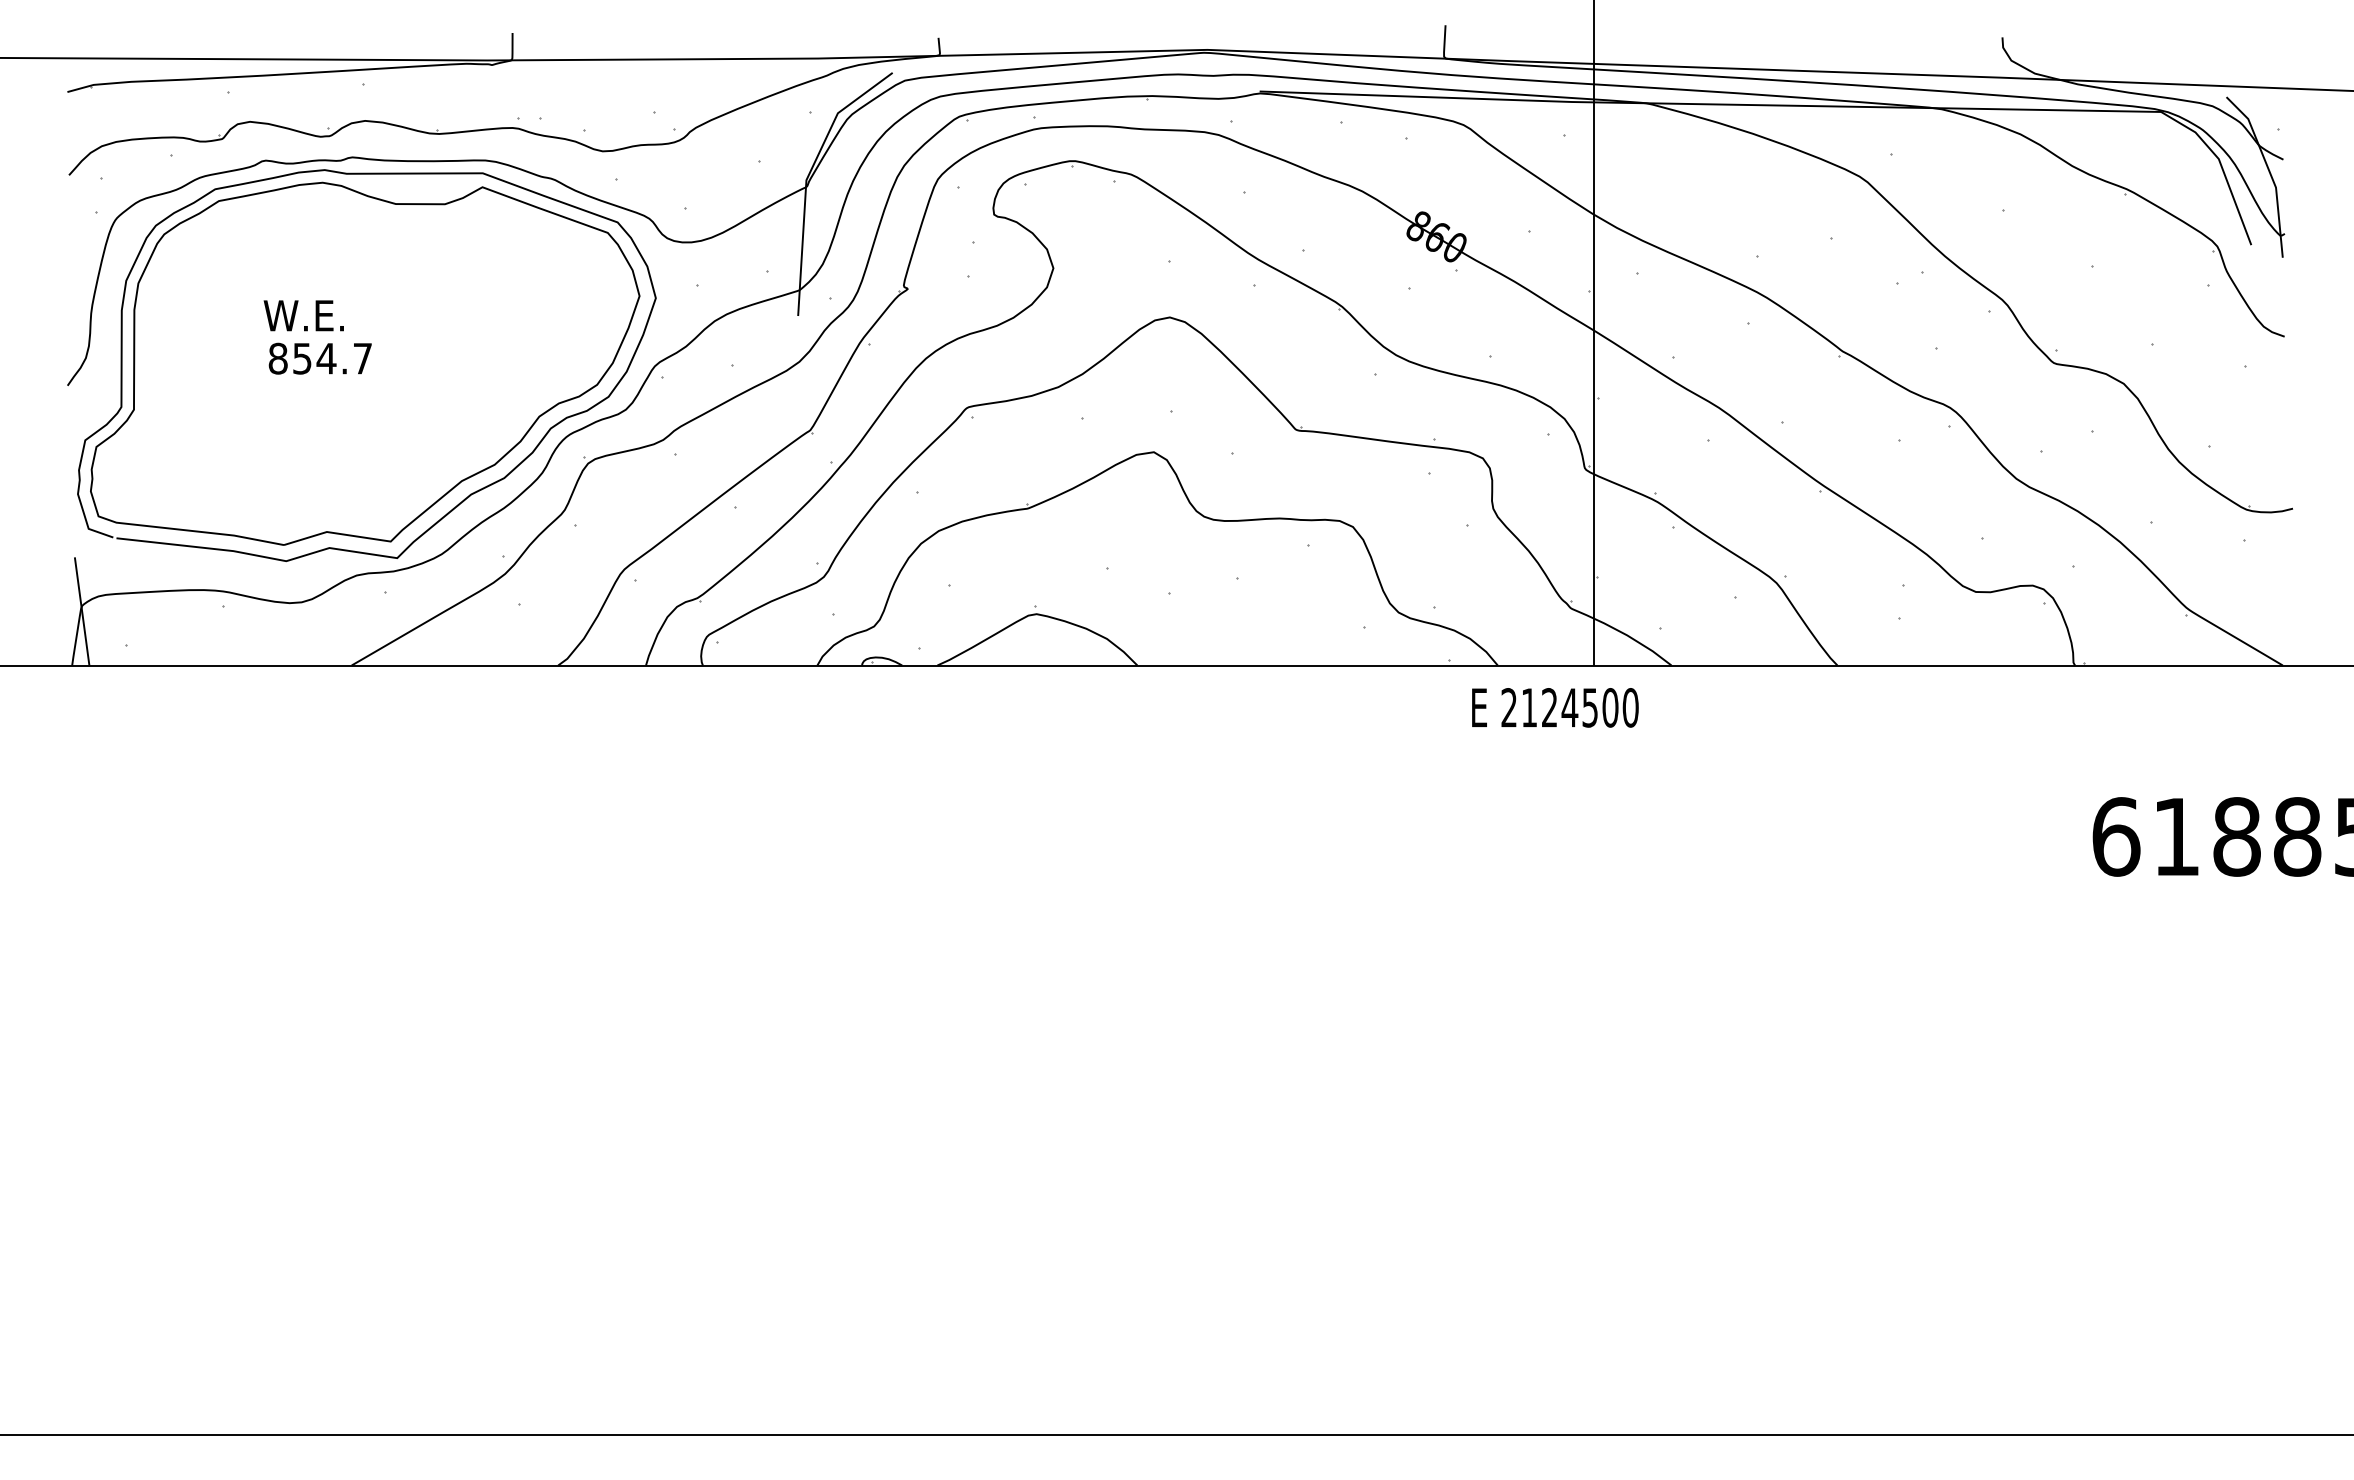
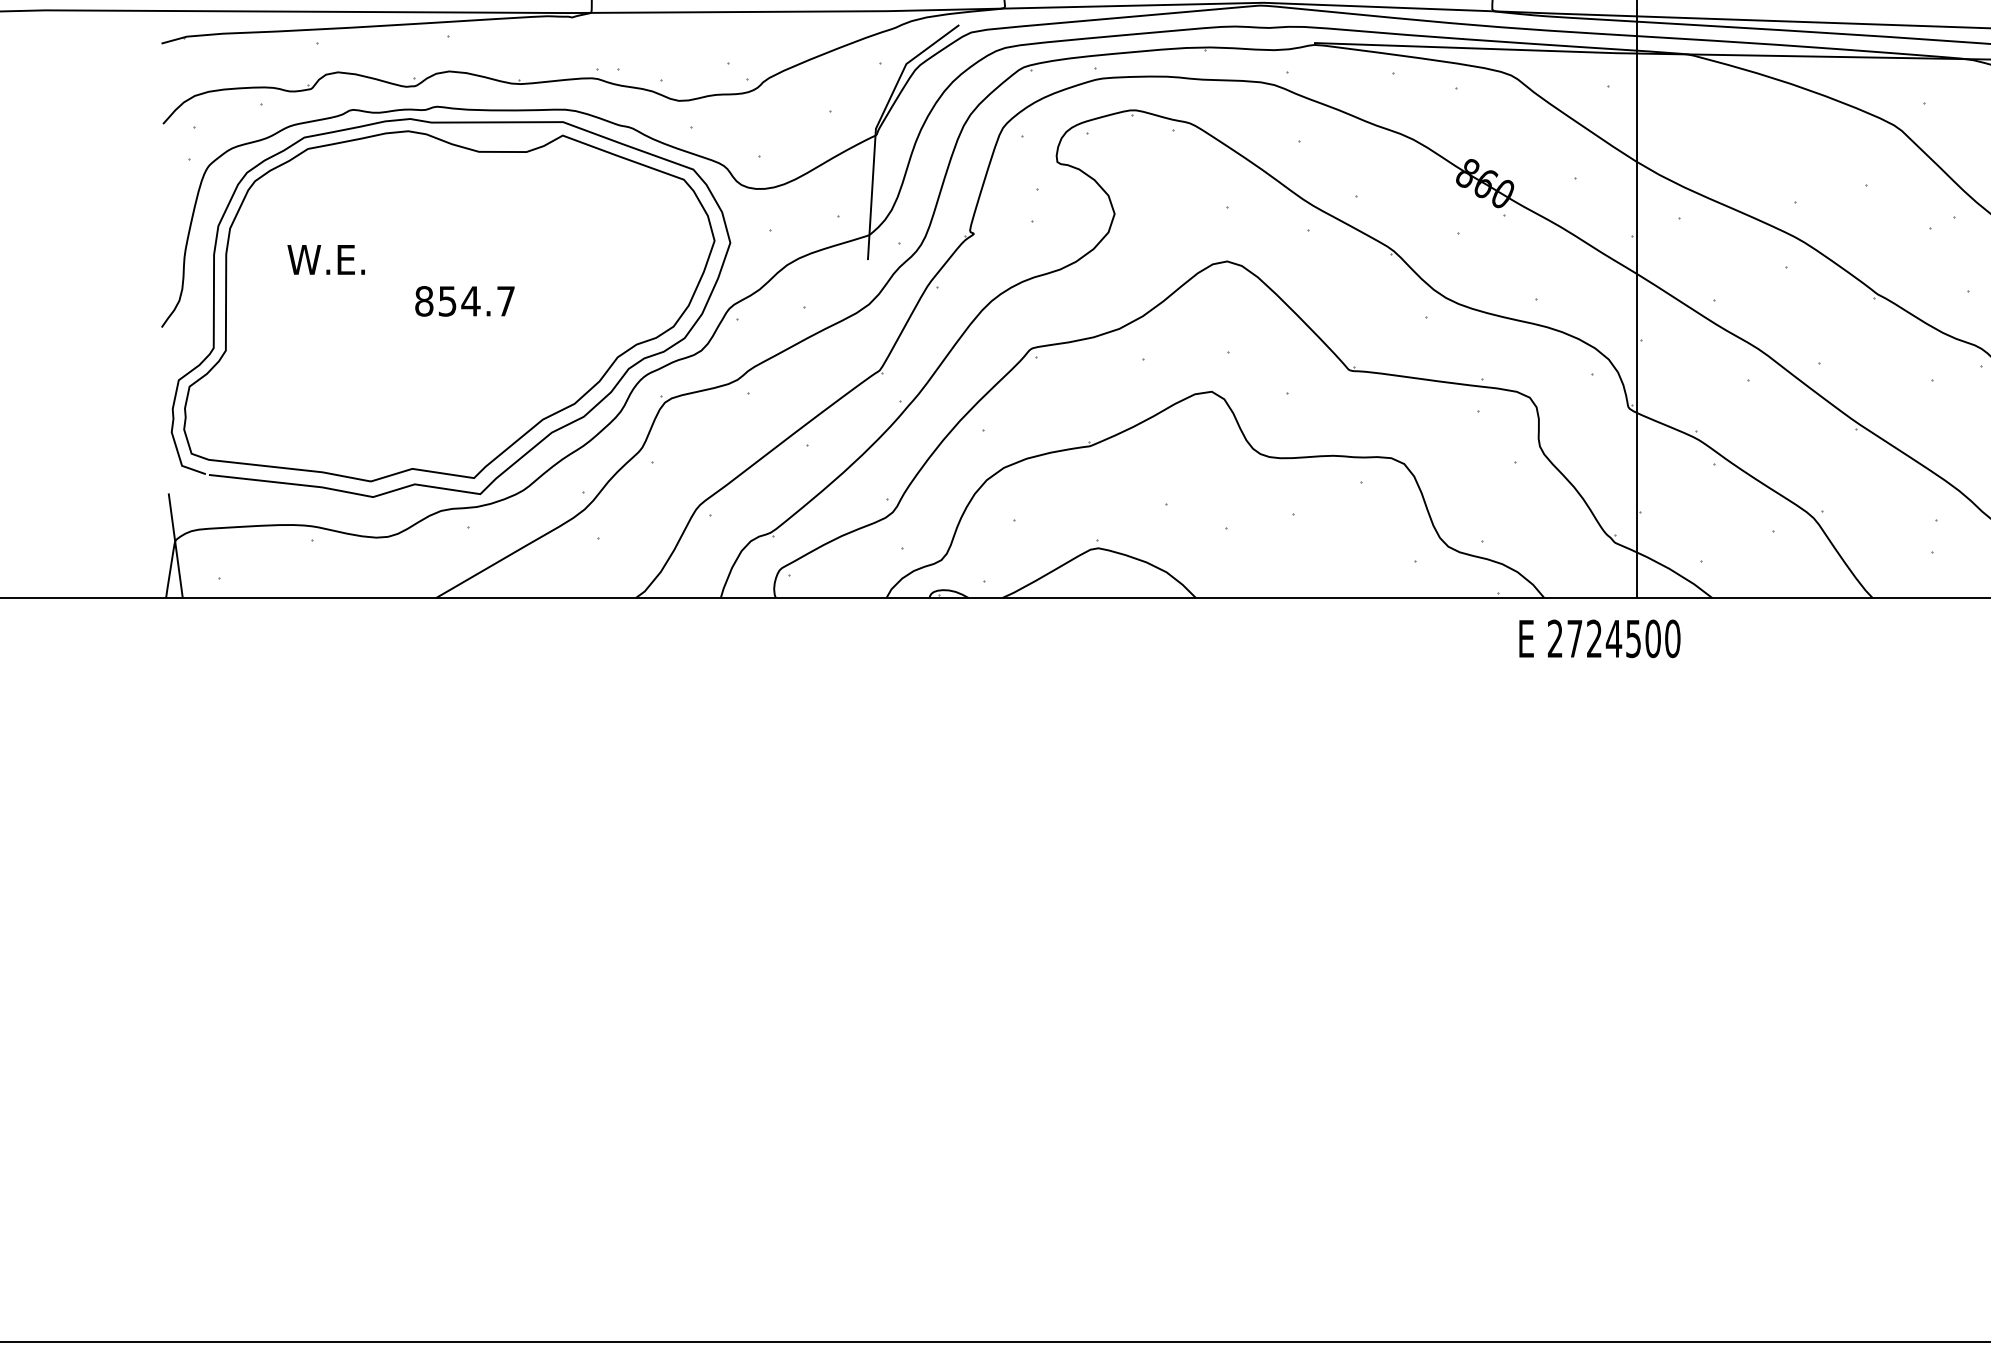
text: (303, 315) -> (325, 259), moved
text: (319, 358) -> (464, 301), moved
text: (1529, 707) -> (1574, 638), 2124500 -> 2724500

